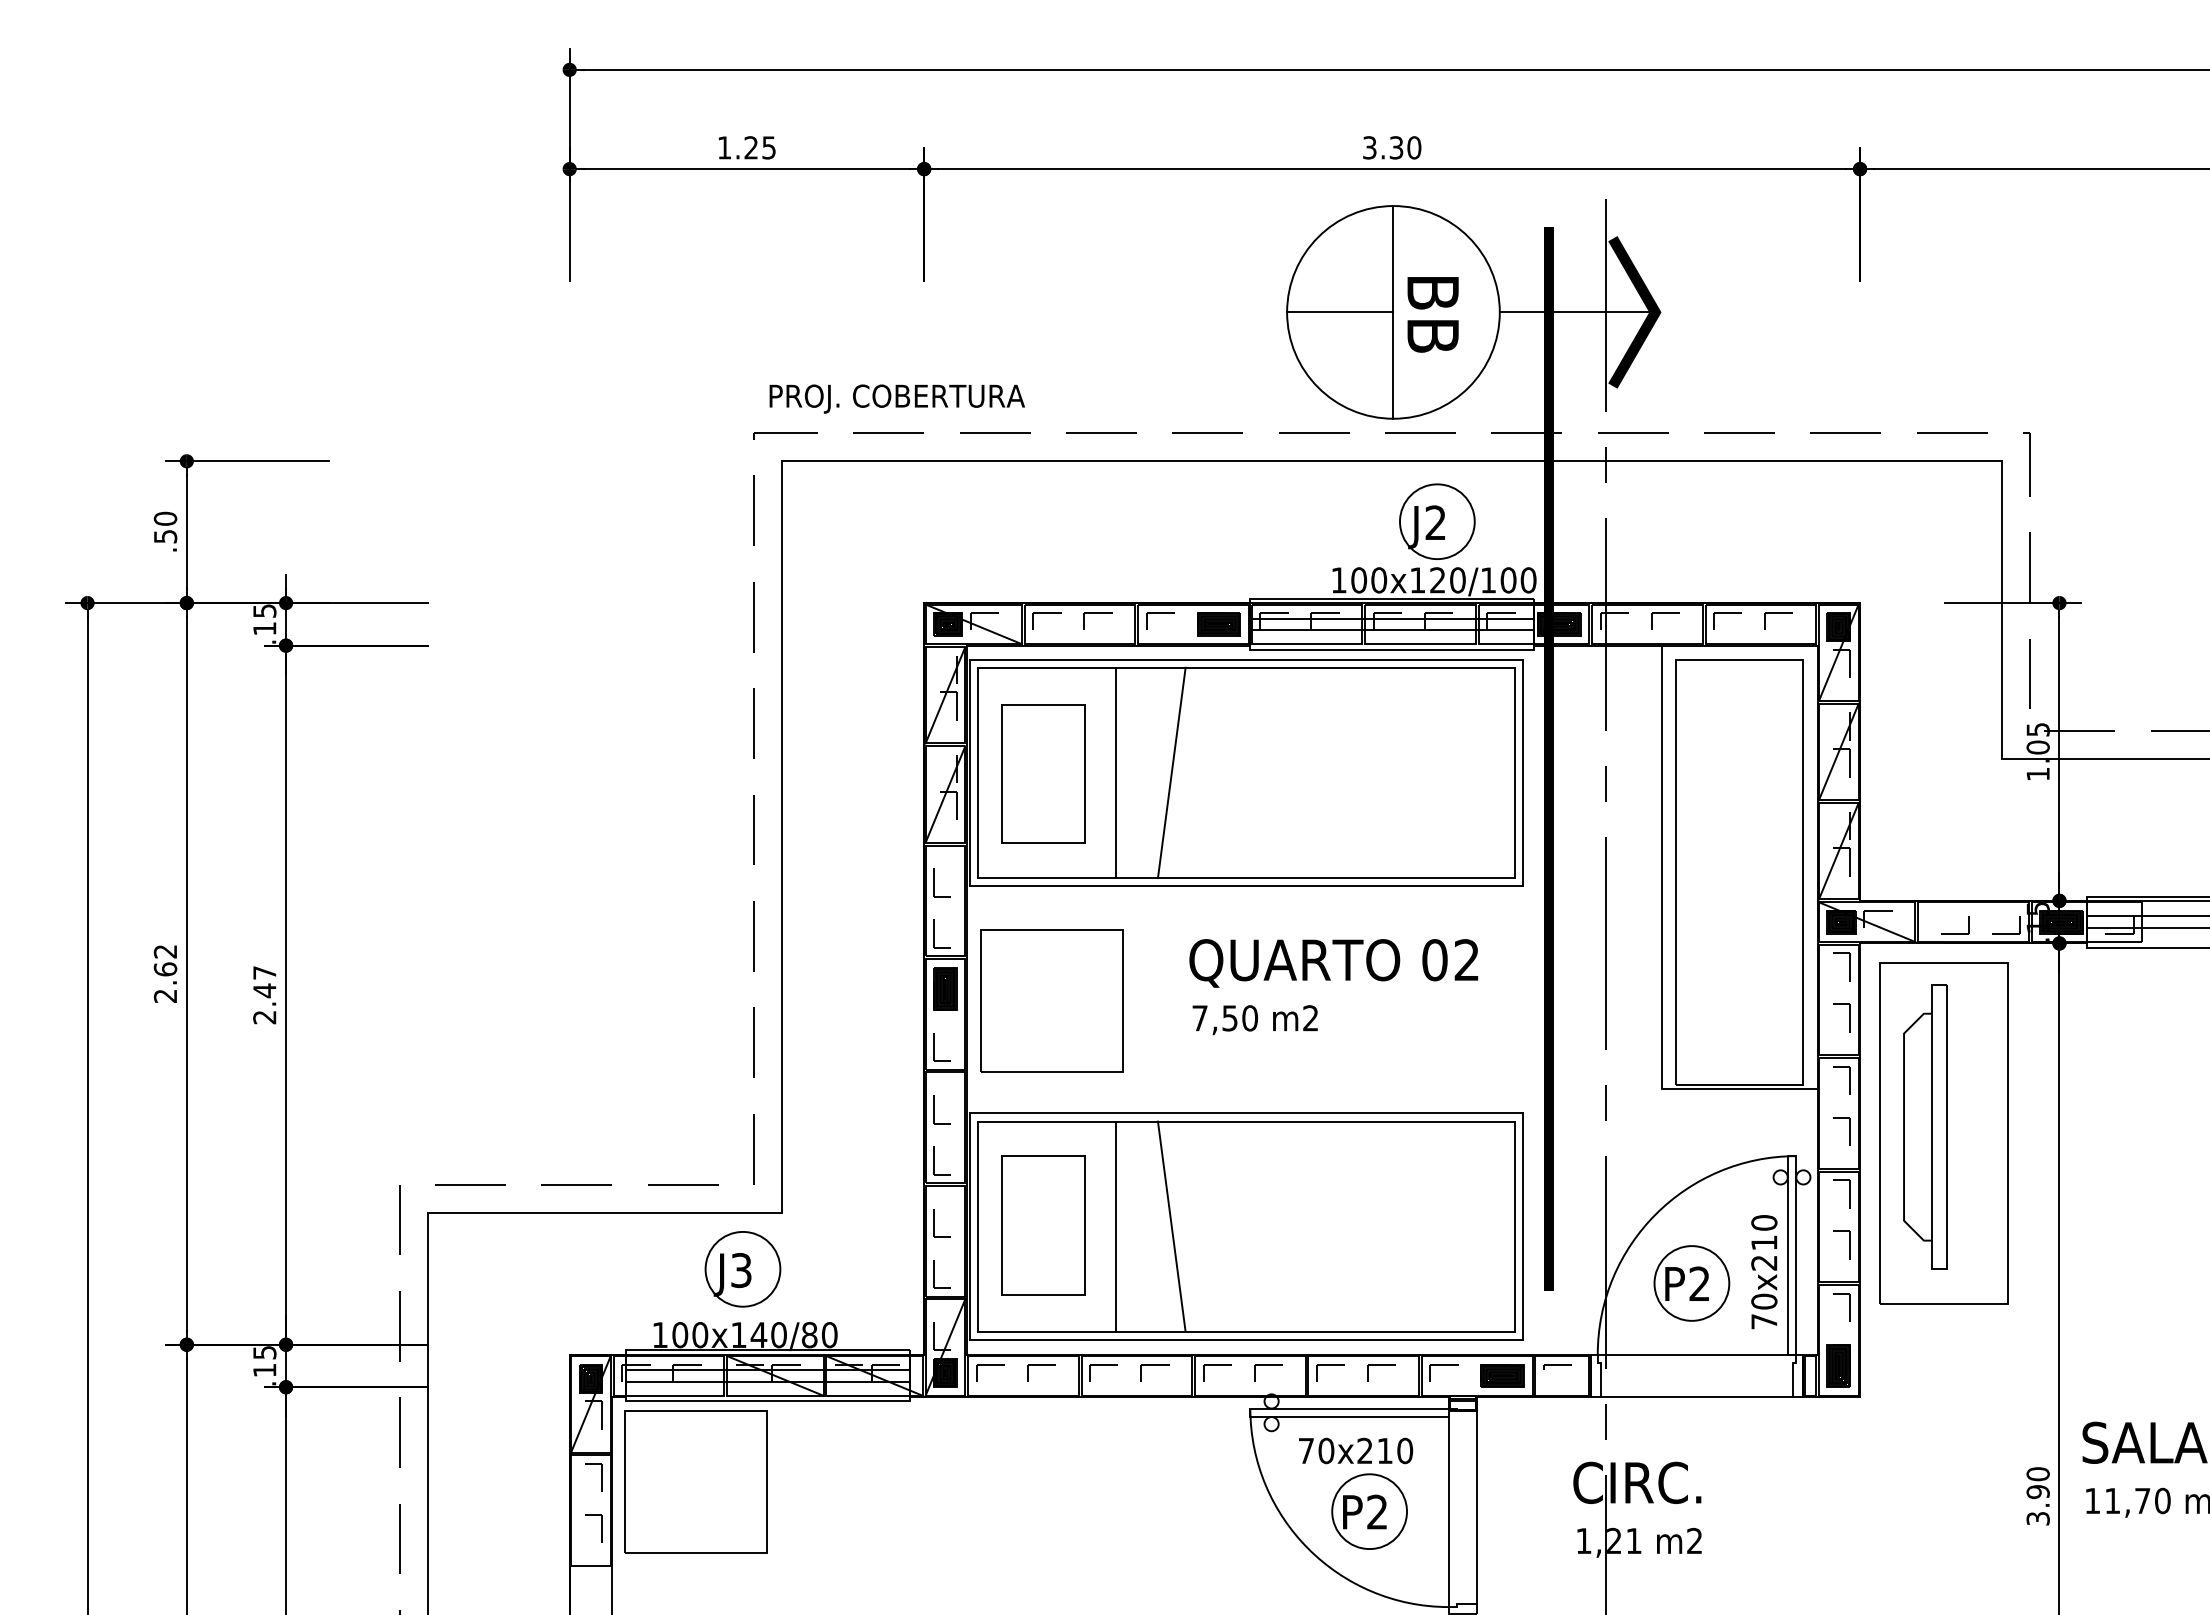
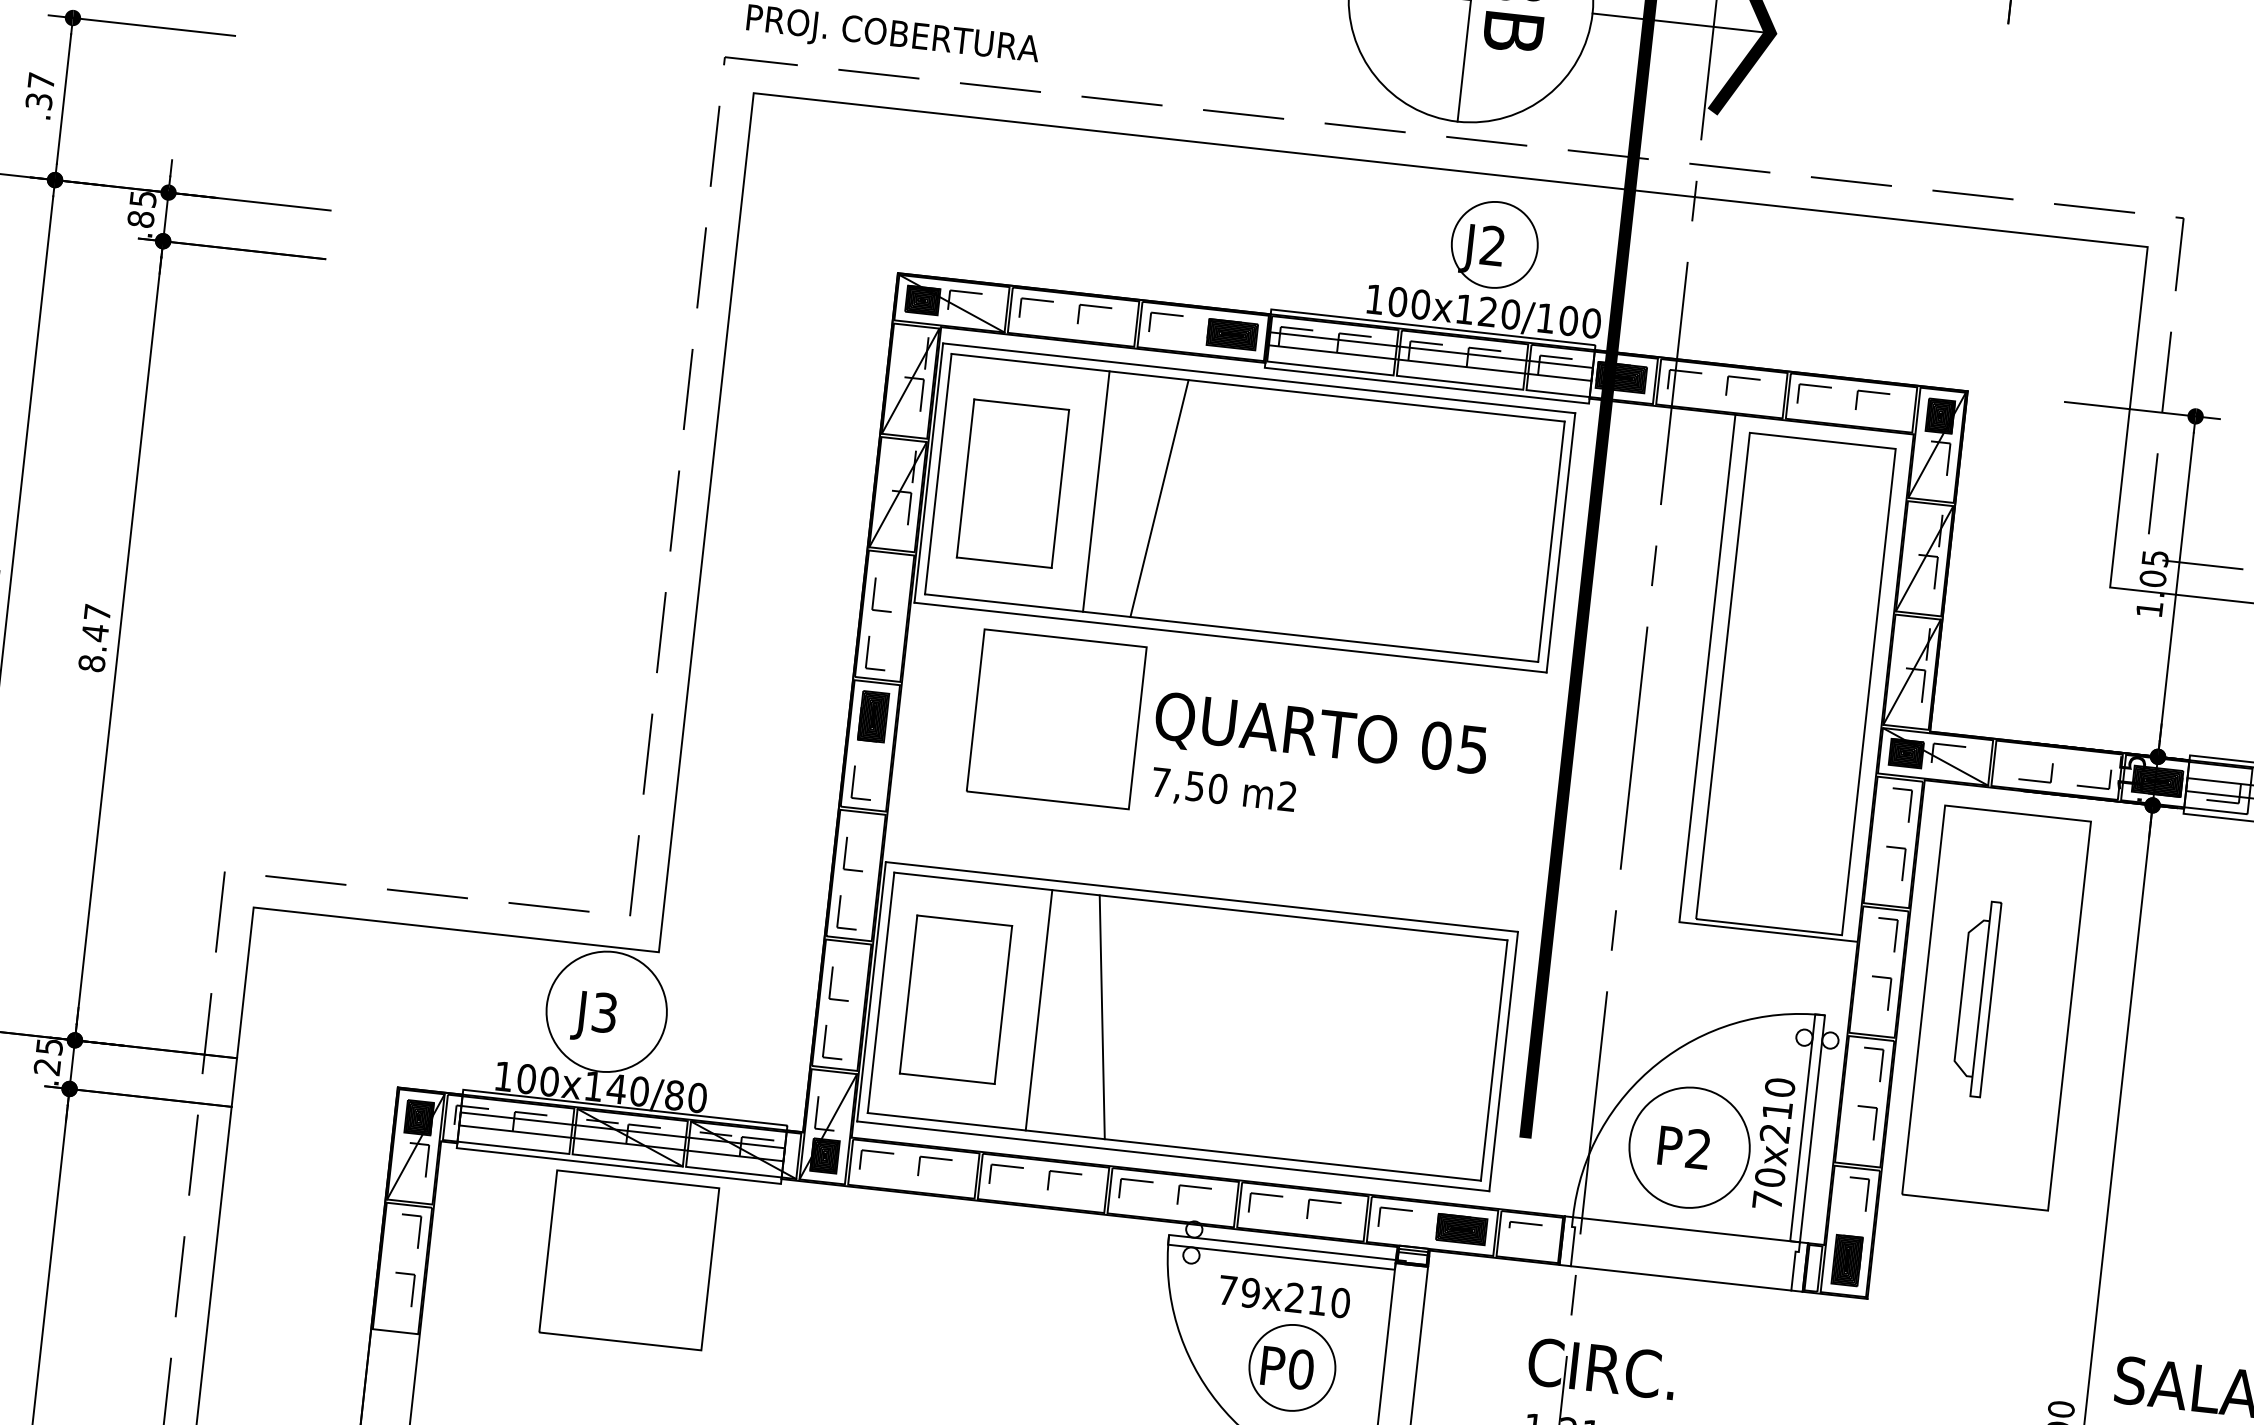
text: (165, 526) -> (40, 89), .50 -> .37
text: (264, 628) -> (140, 218), .15 -> .85
text: (1466, 960) -> (1472, 750), 02 -> 05
part: (1051, 1000) -> (1056, 719), moved
text: (264, 1017) -> (91, 663), 2.47 -> 8.47
part: (1925, 1126) -> (1976, 997), size x0.6
circle: (742, 1268) -> (606, 1010), size x1.4
circle: (1691, 1283) -> (1689, 1147), size x1.4
text: (264, 1370) -> (47, 1067), .15 -> .25
text: (1326, 1451) -> (1250, 1293), 70x210 -> 79x210
part: (695, 1481) -> (628, 1259), moved
text: (1377, 1511) -> (1301, 1368), P2 -> P0

